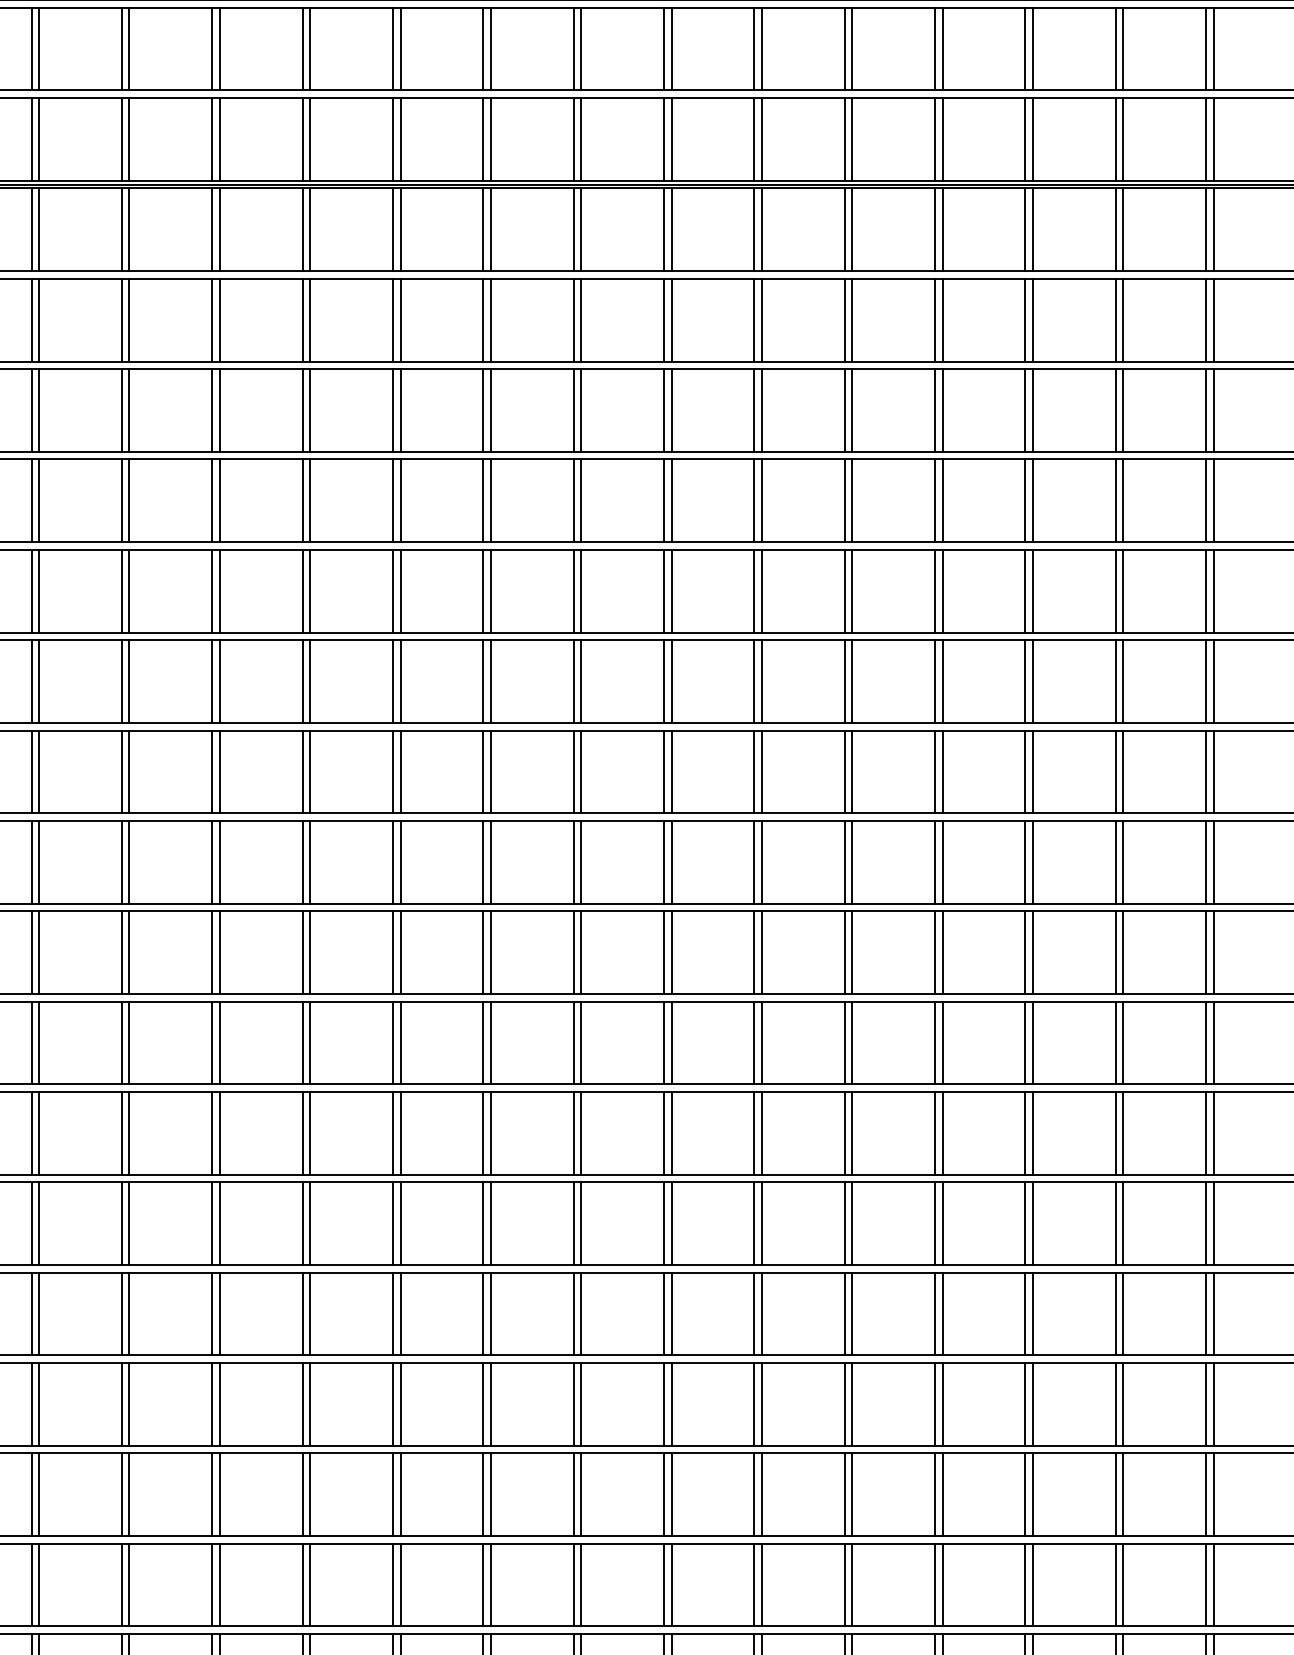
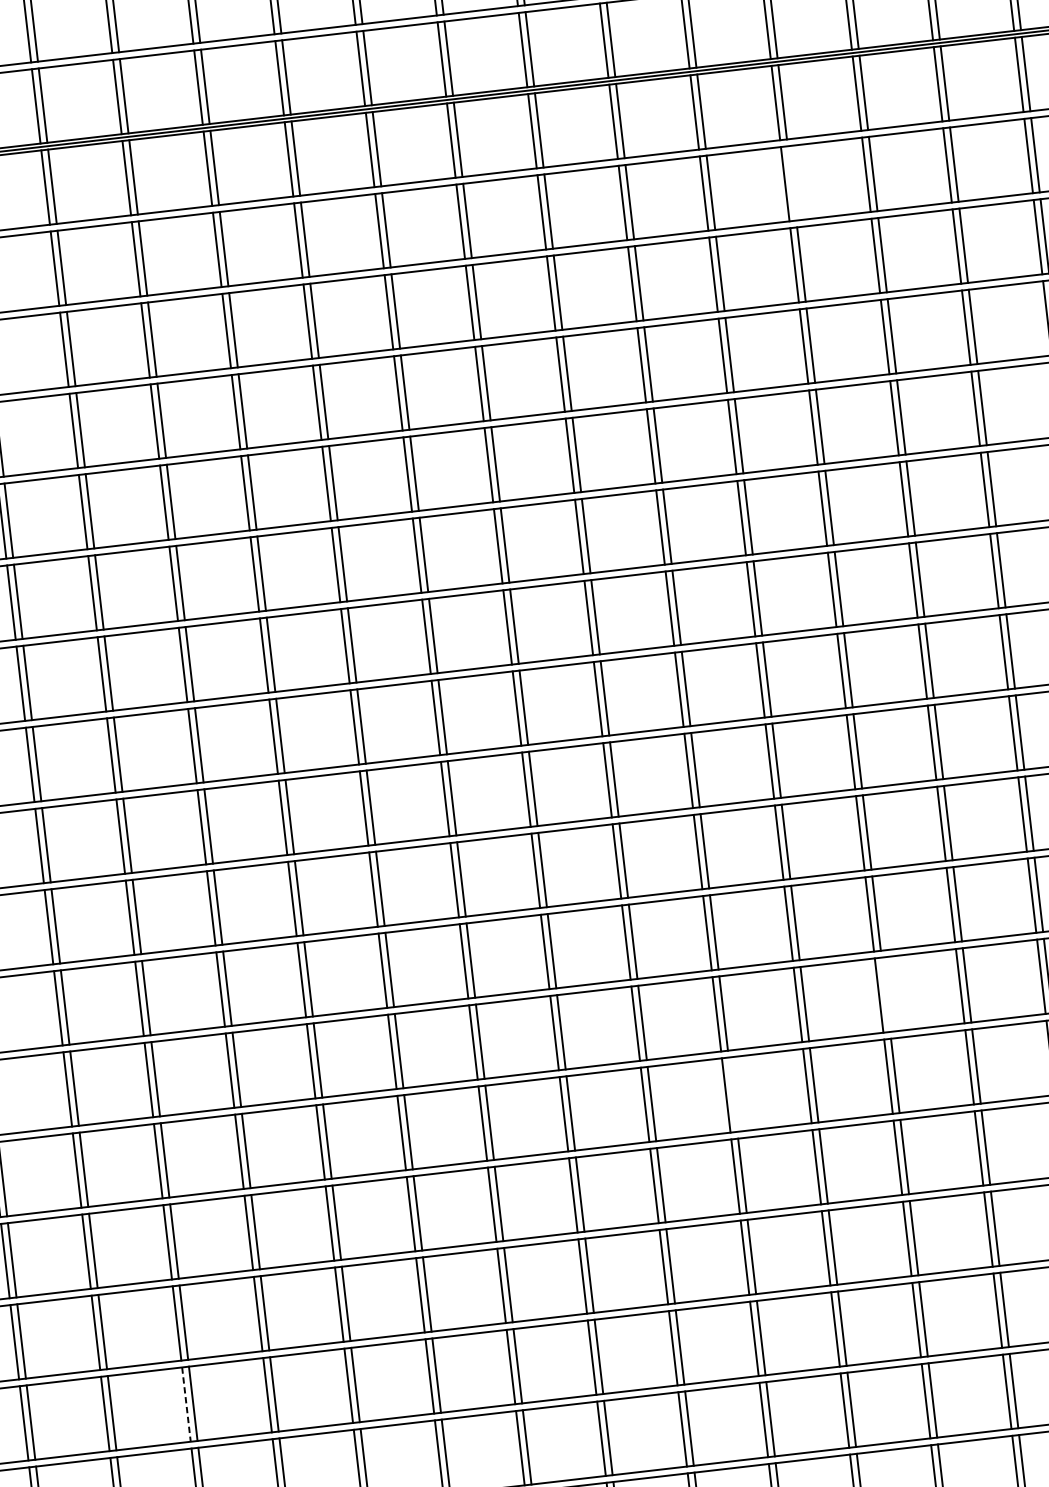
line: (852, 319) -> (792, 182), removed
line: (852, 1223) -> (886, 994), removed
line: (671, 1313) -> (732, 1094), removed
line: (31, 1585) -> (186, 1404), solid -> dashed

